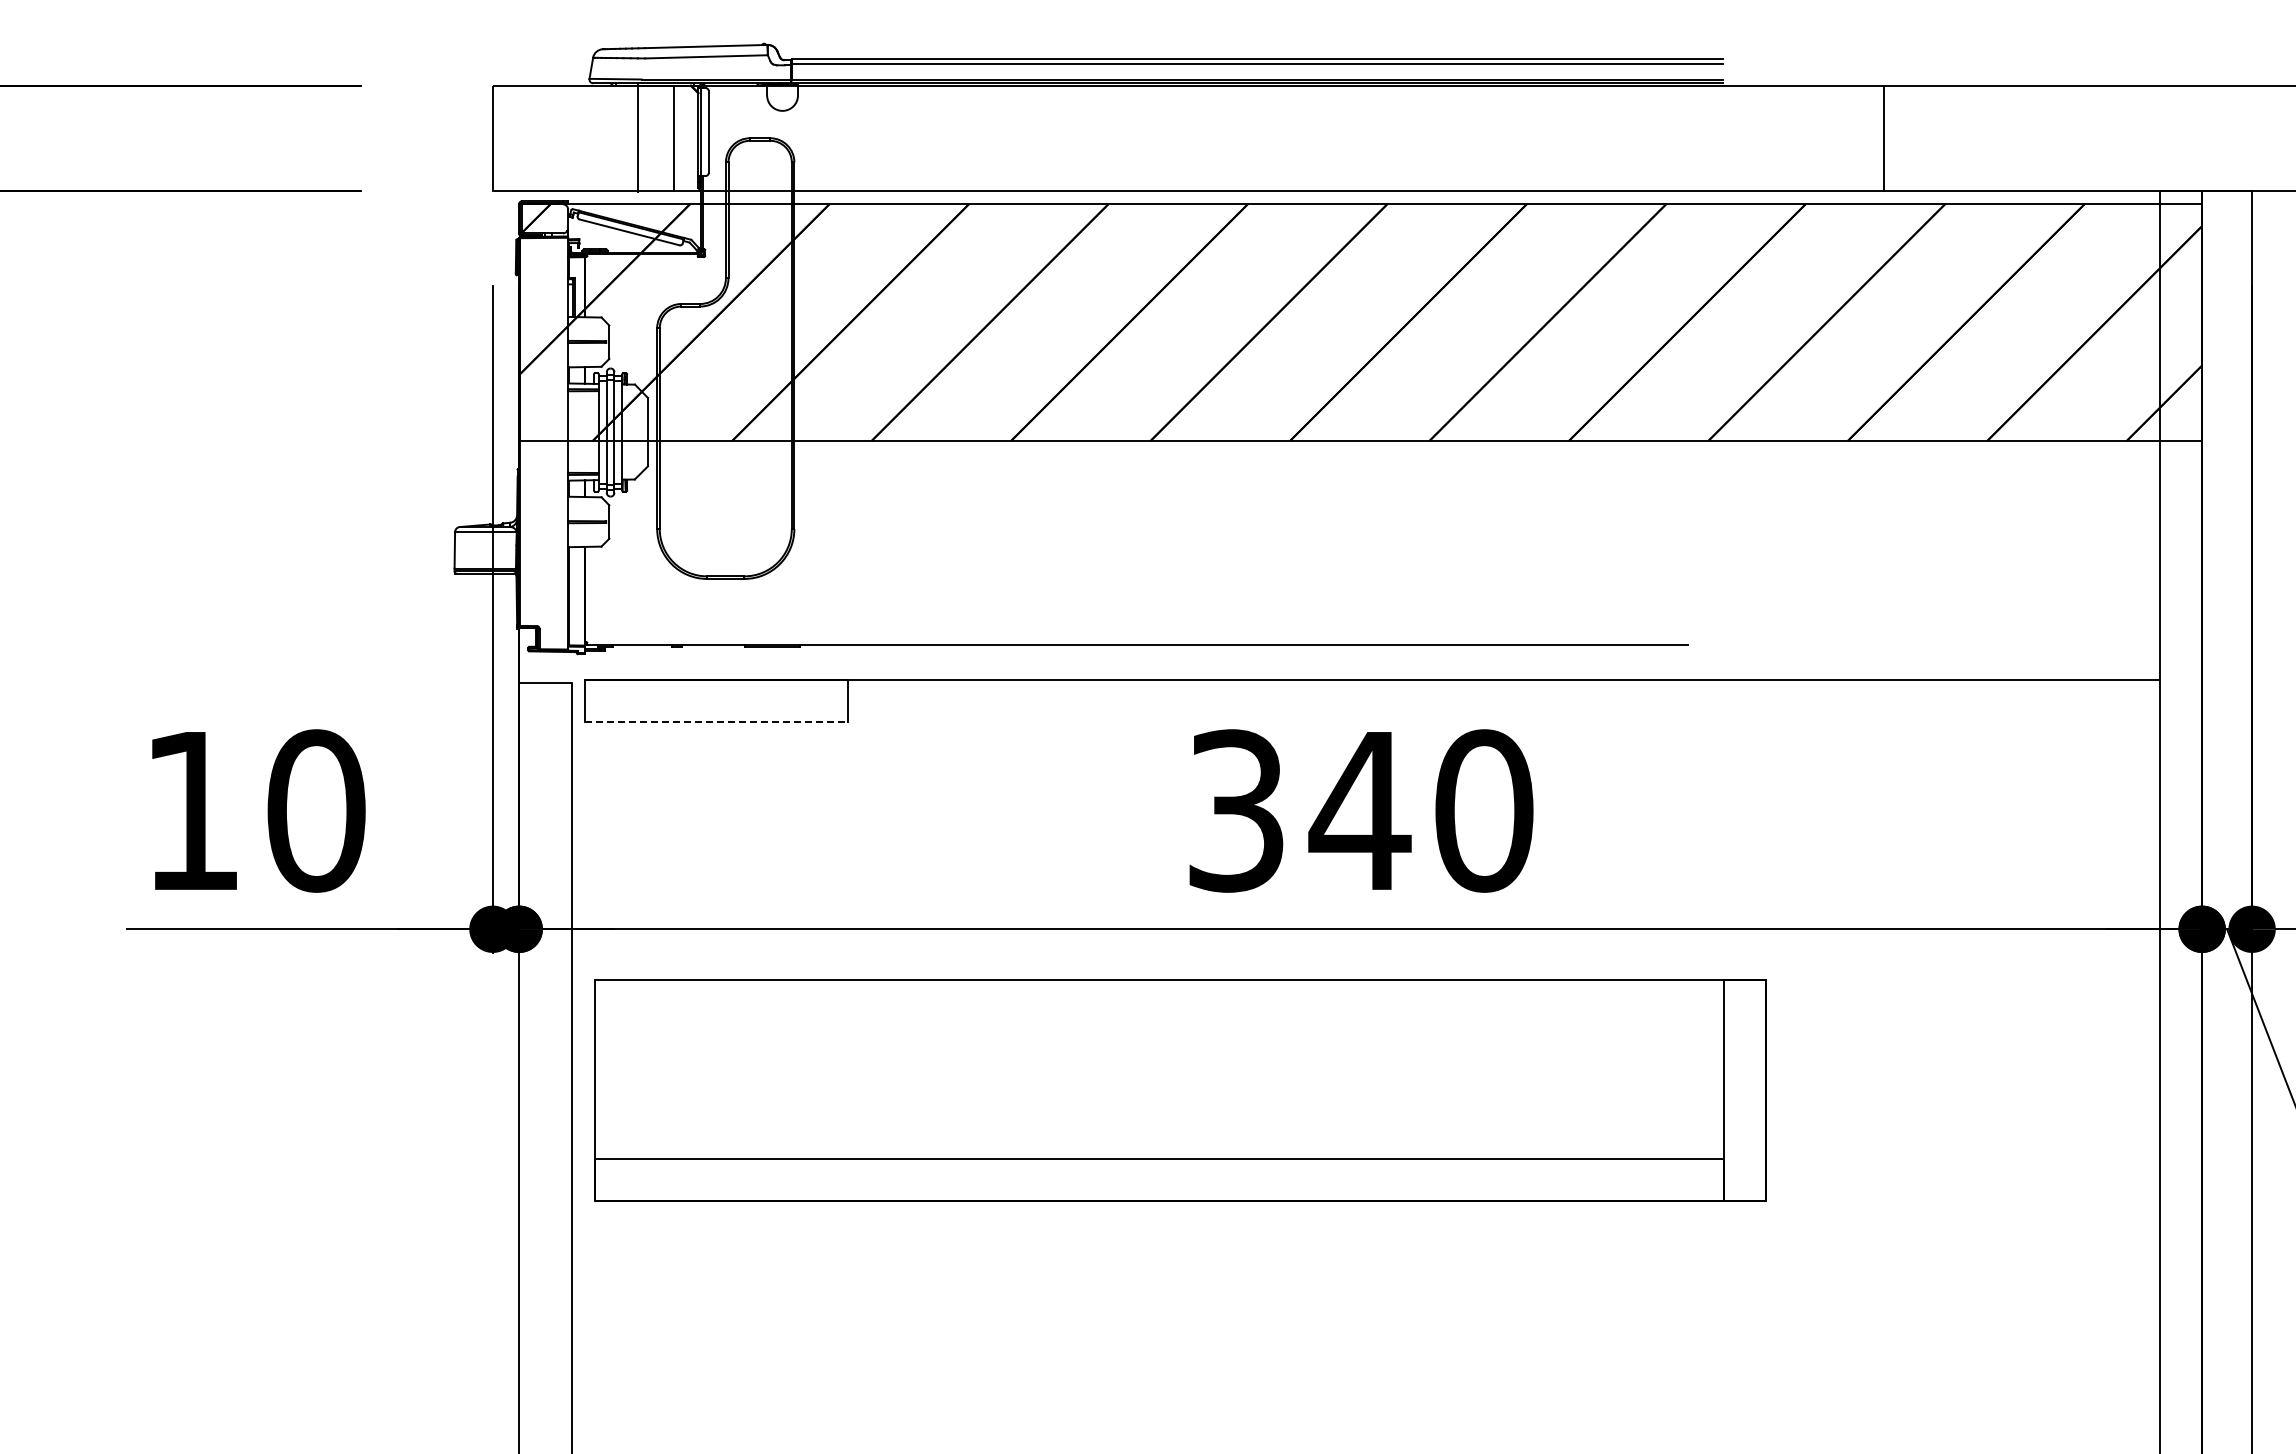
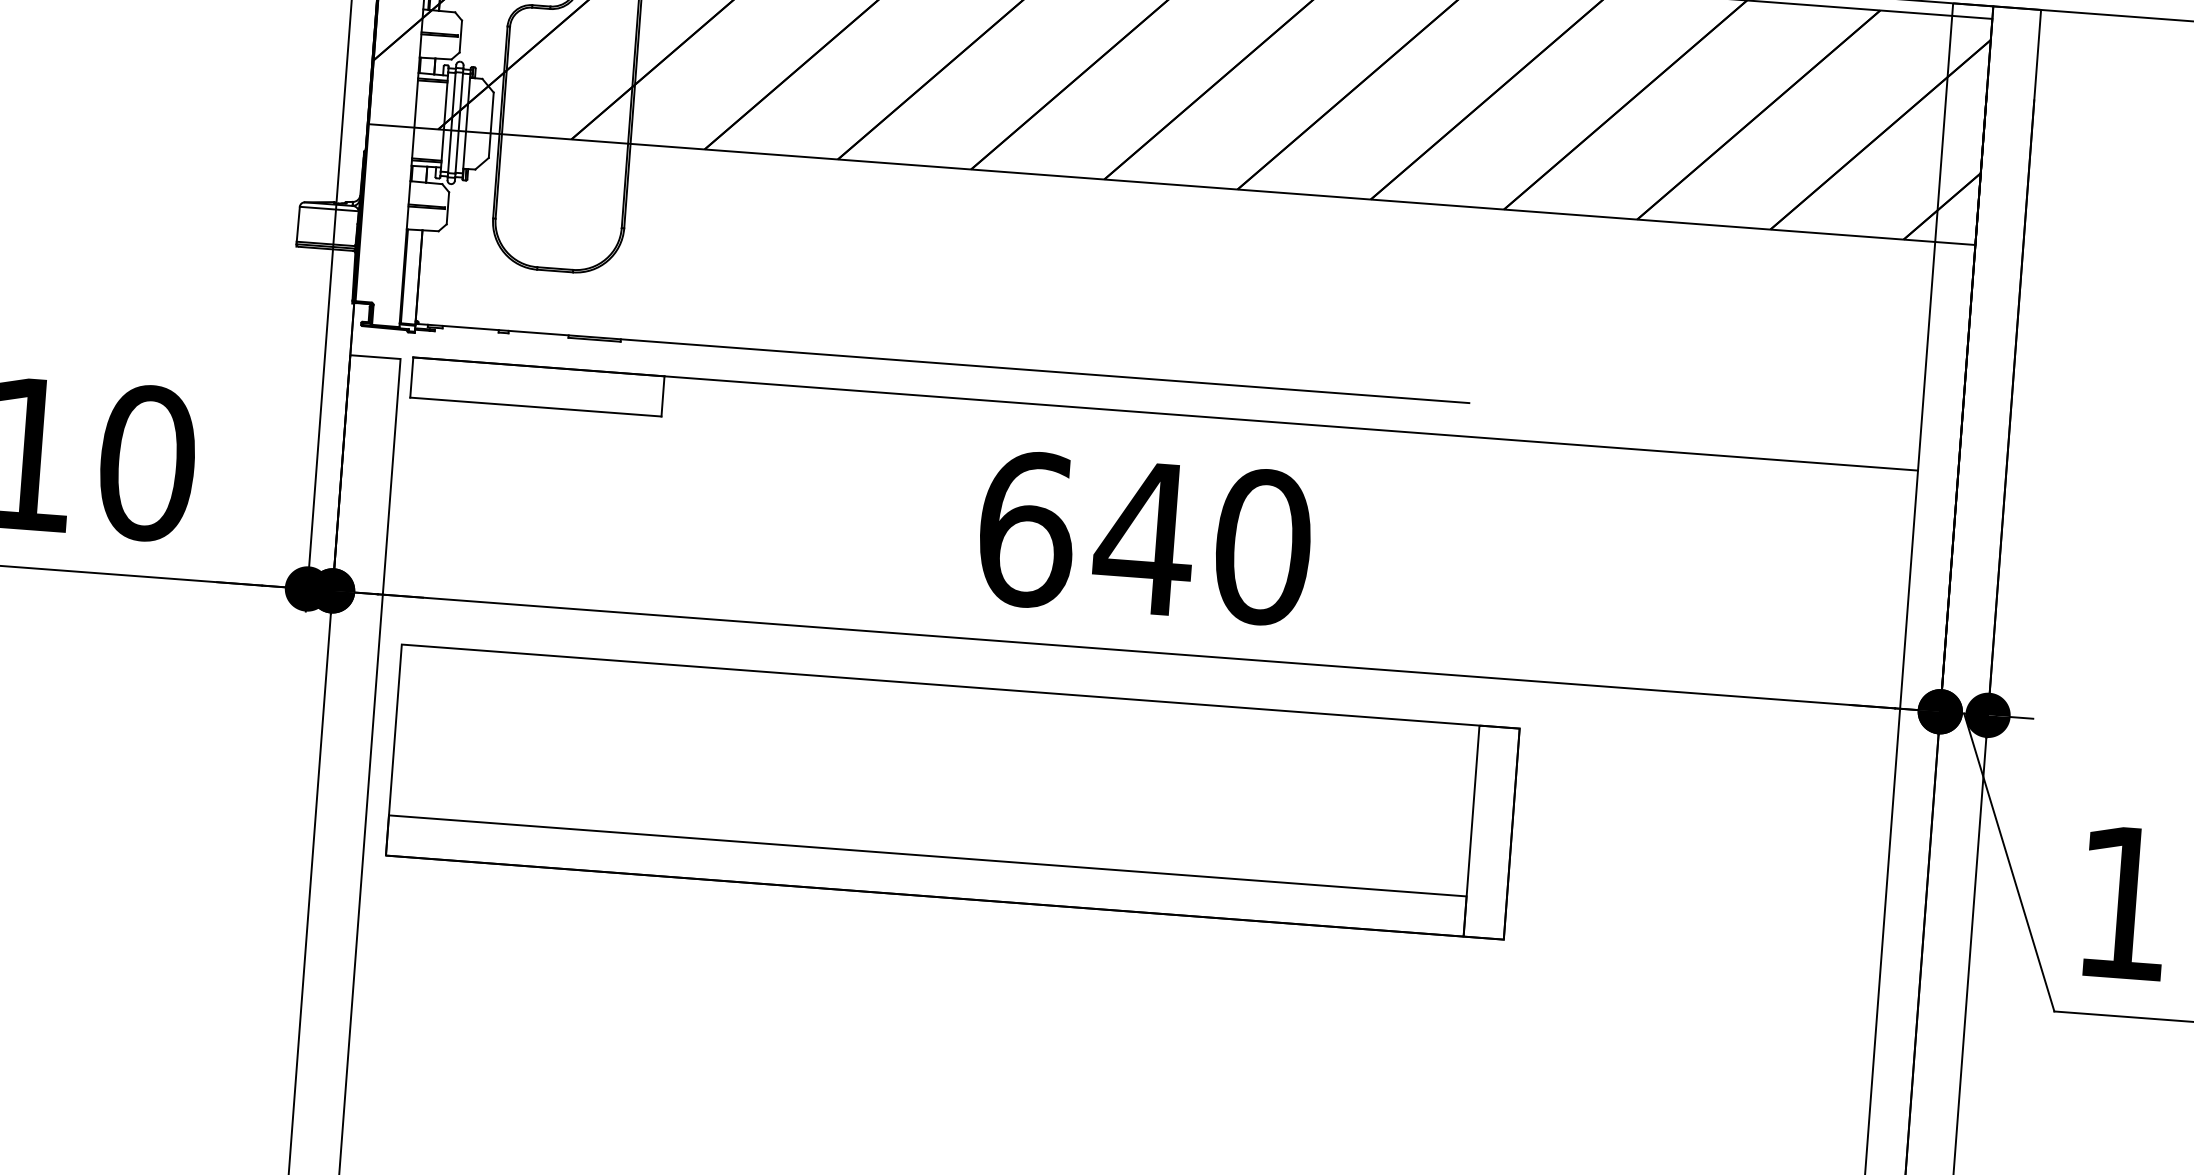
line: (716, 722) -> (535, 407), dashed -> solid
text: (1237, 810) -> (1027, 529), 340 -> 640

